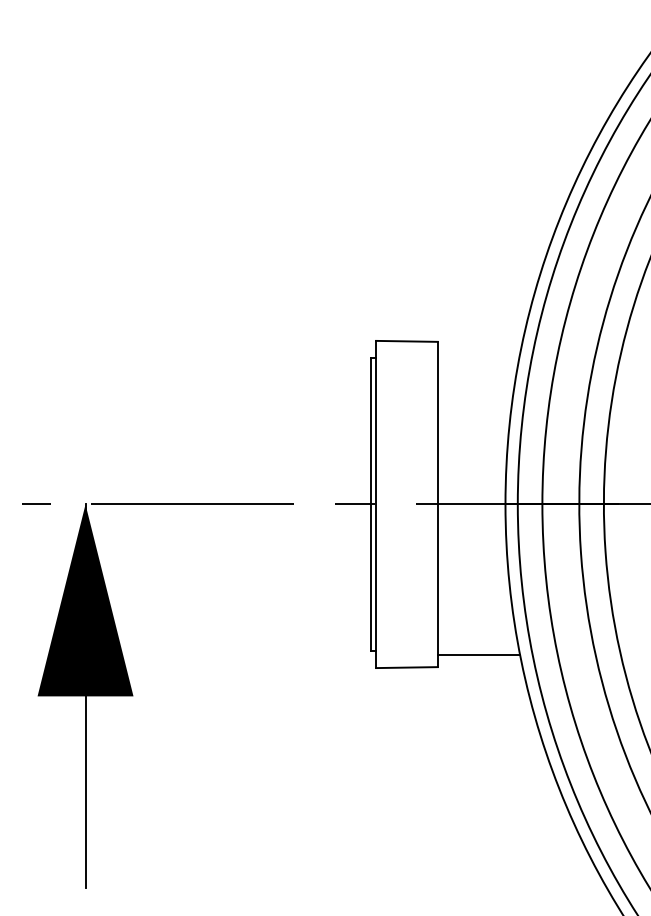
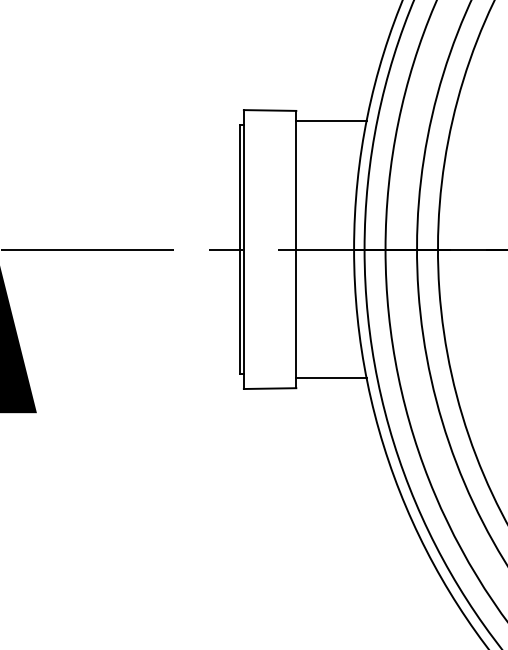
line: (478, 354) -> (331, 121), added

